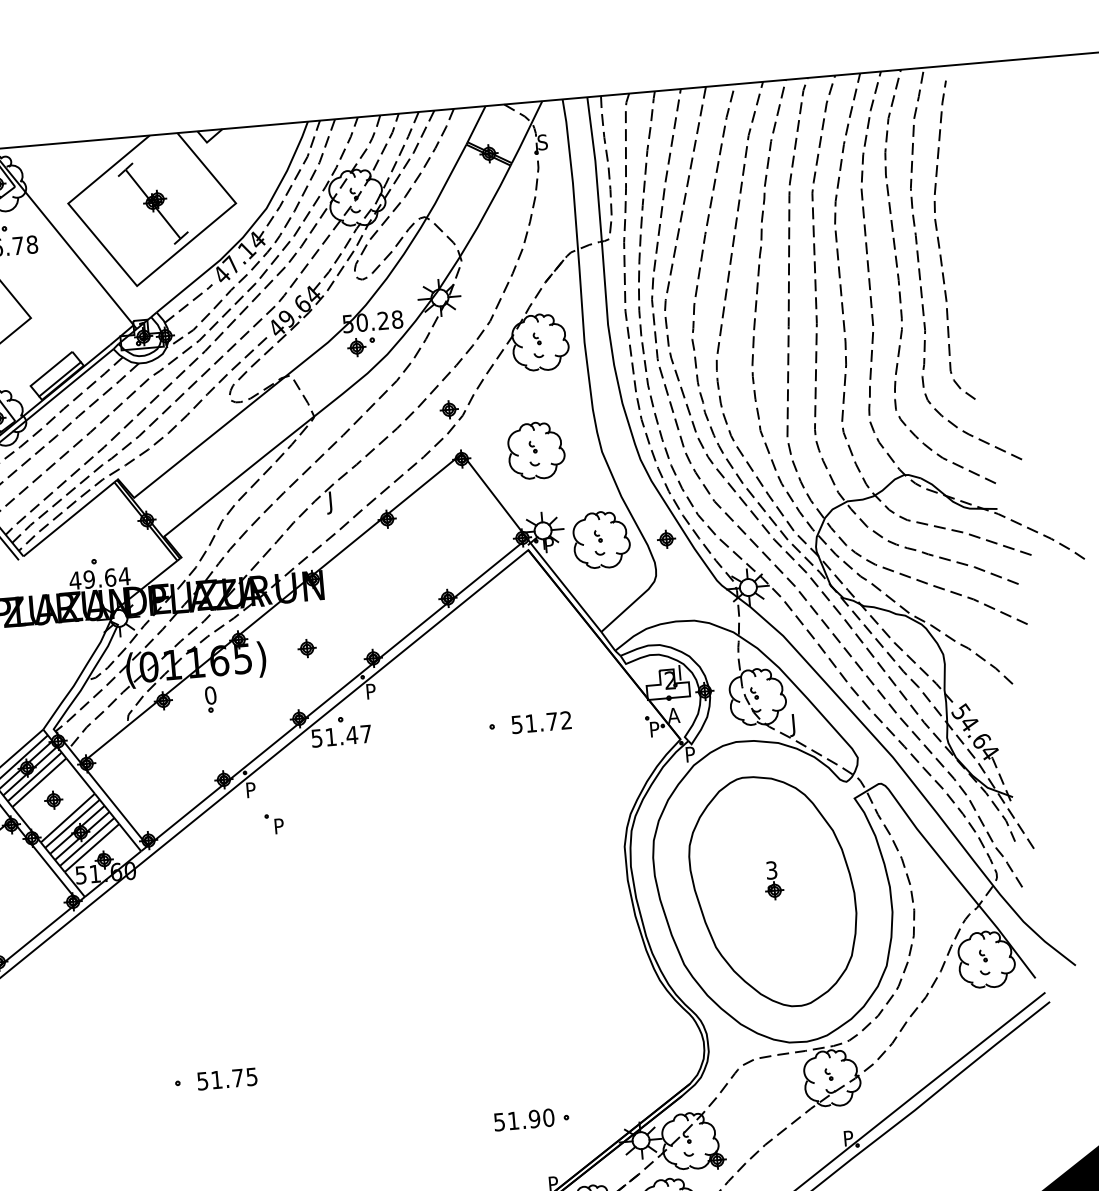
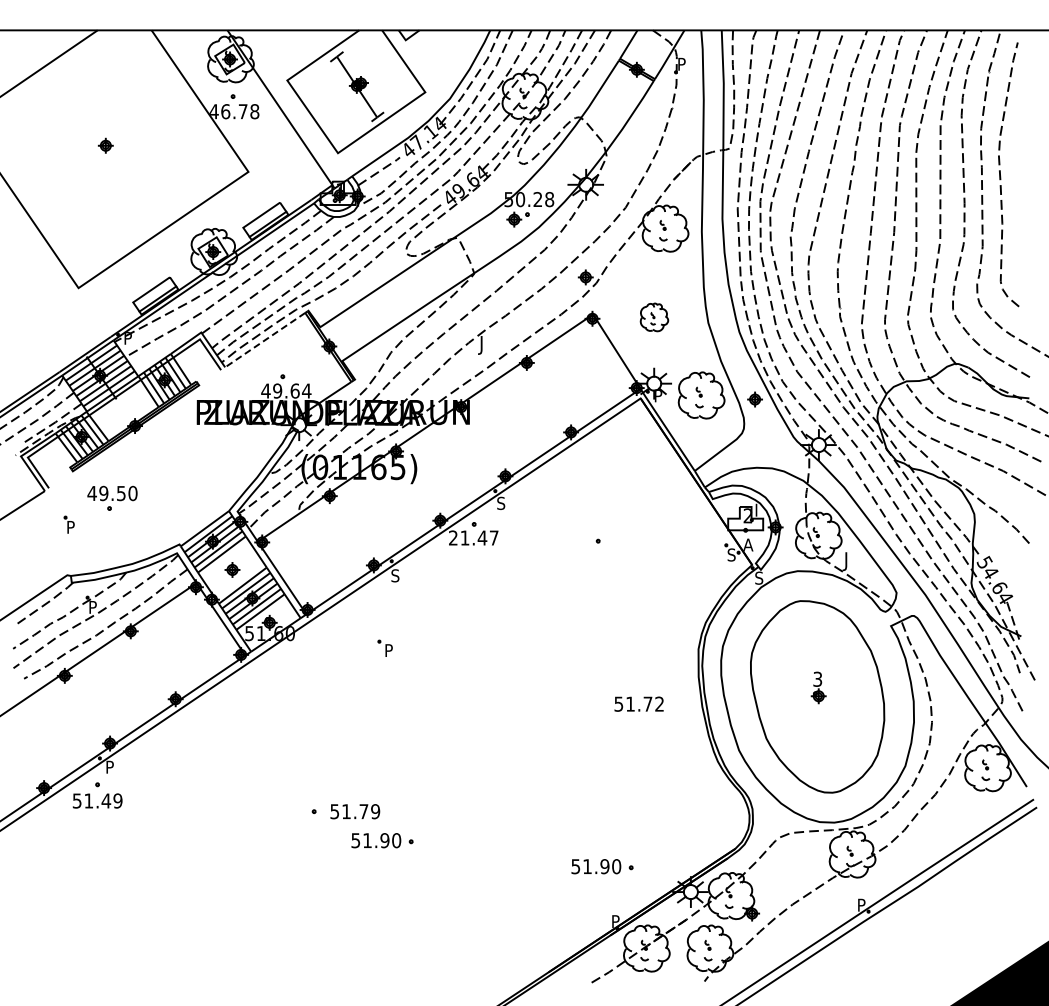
text: (542, 141) -> (681, 63), S -> P
part: (536, 450) -> (654, 317), size x0.6
line: (68, 519) -> (264, 340), solid -> dashed
part: (306, 648) -> (451, 463), removed
text: (371, 691) -> (501, 503), P -> S
part: (210, 699) -> (368, 498), removed
text: (540, 721) -> (638, 703), moved
text: (654, 728) -> (731, 554), P -> S
text: (317, 737) -> (453, 537), 51.47 -> 21.47
text: (690, 753) -> (759, 577), P -> S
text: (251, 789) -> (395, 575), P -> S
part: (273, 823) -> (384, 647), moved
text: (251, 1076) -> (375, 811), 51.75 -> 51.79
part: (263, 1110) -> (382, 840), added

